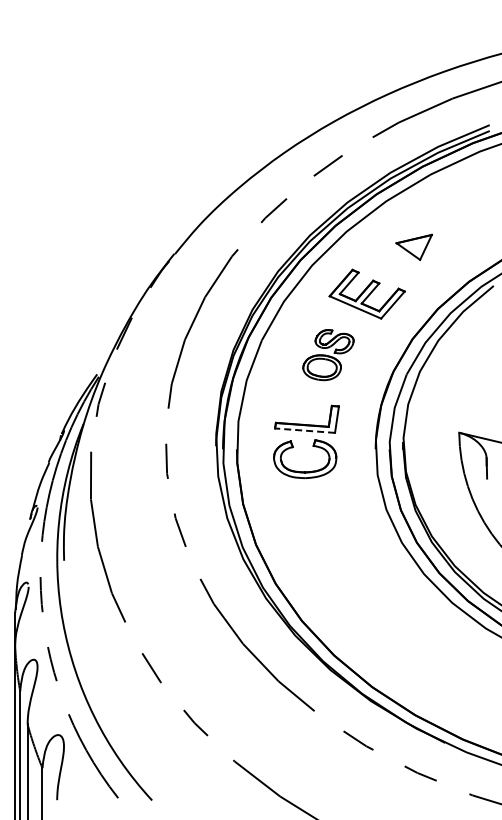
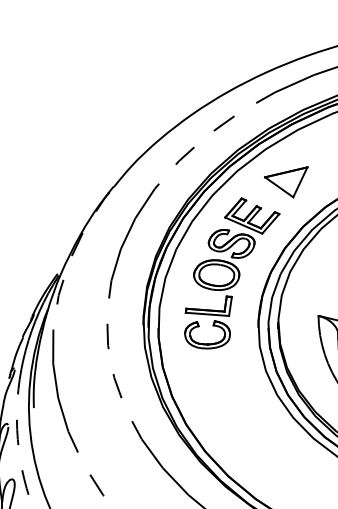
part: (413, 247) -> (285, 182), size x1.67
part: (328, 354) -> (224, 259), size x1.67
line: (304, 430) -> (207, 314), dashed -> solid

